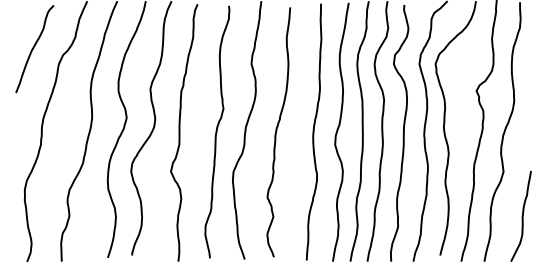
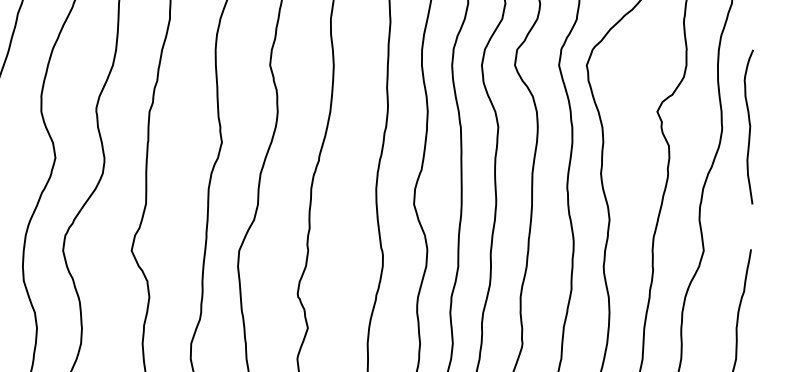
curve: (529, 99) -> (748, 126), added

